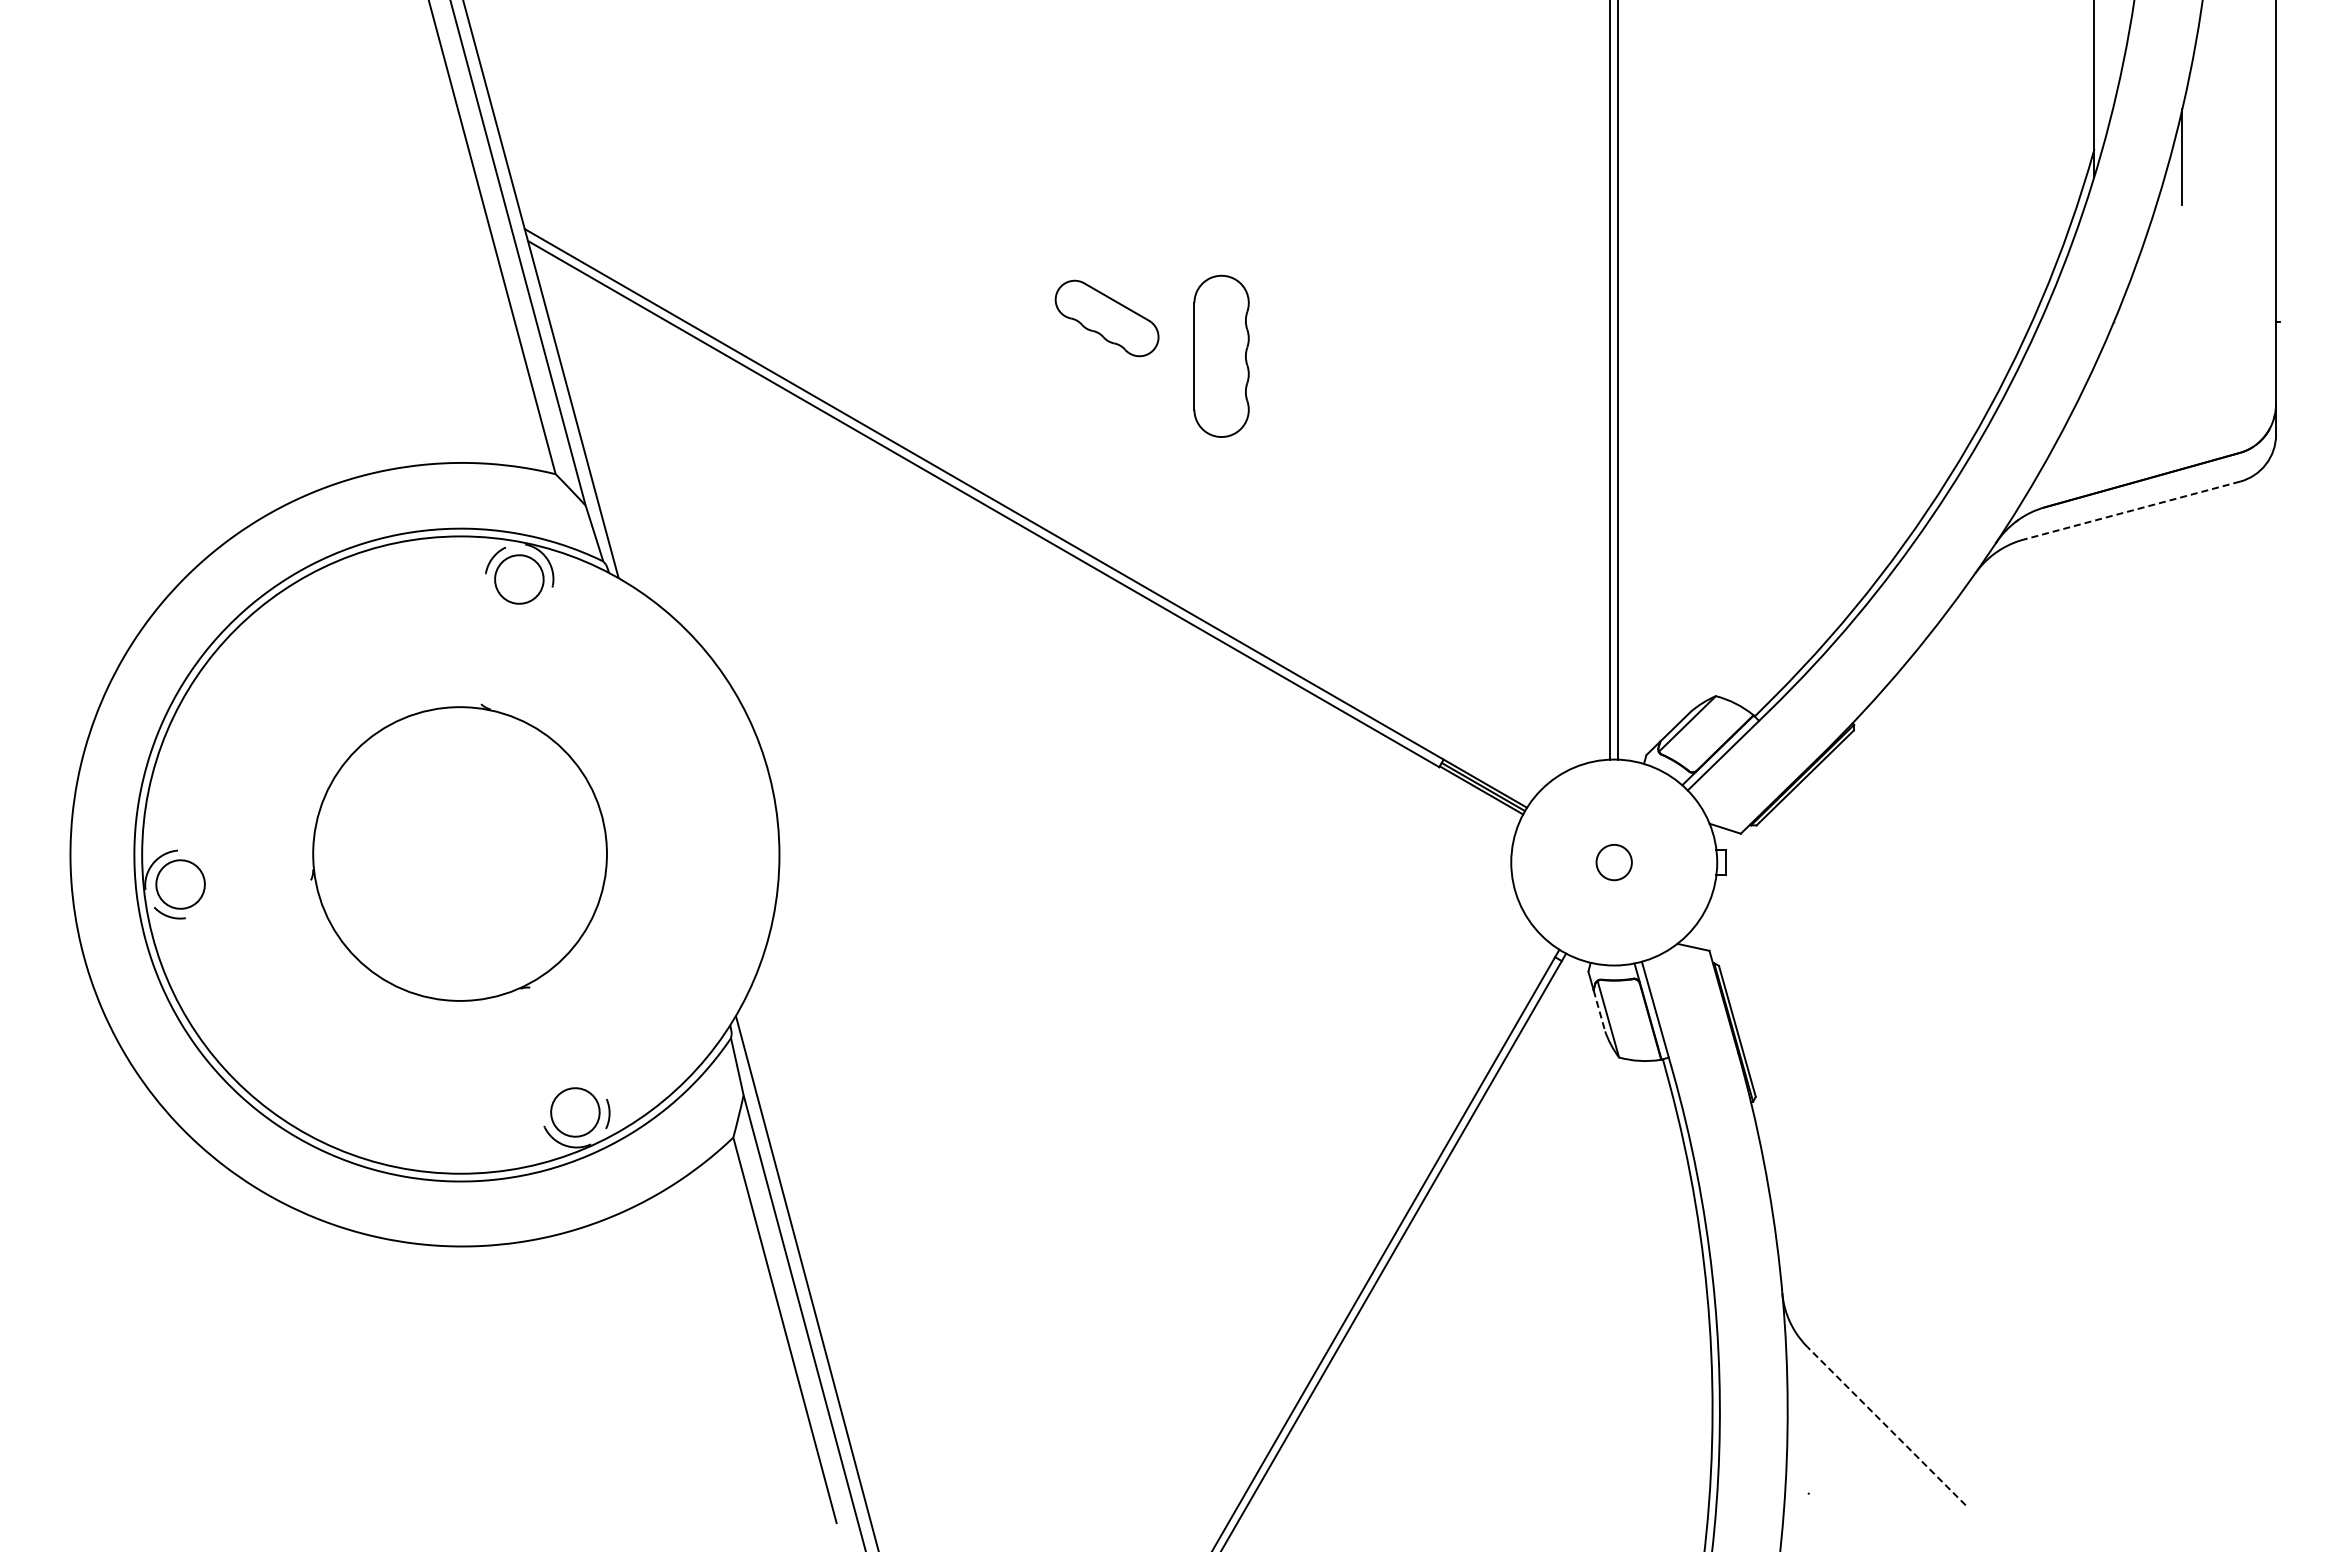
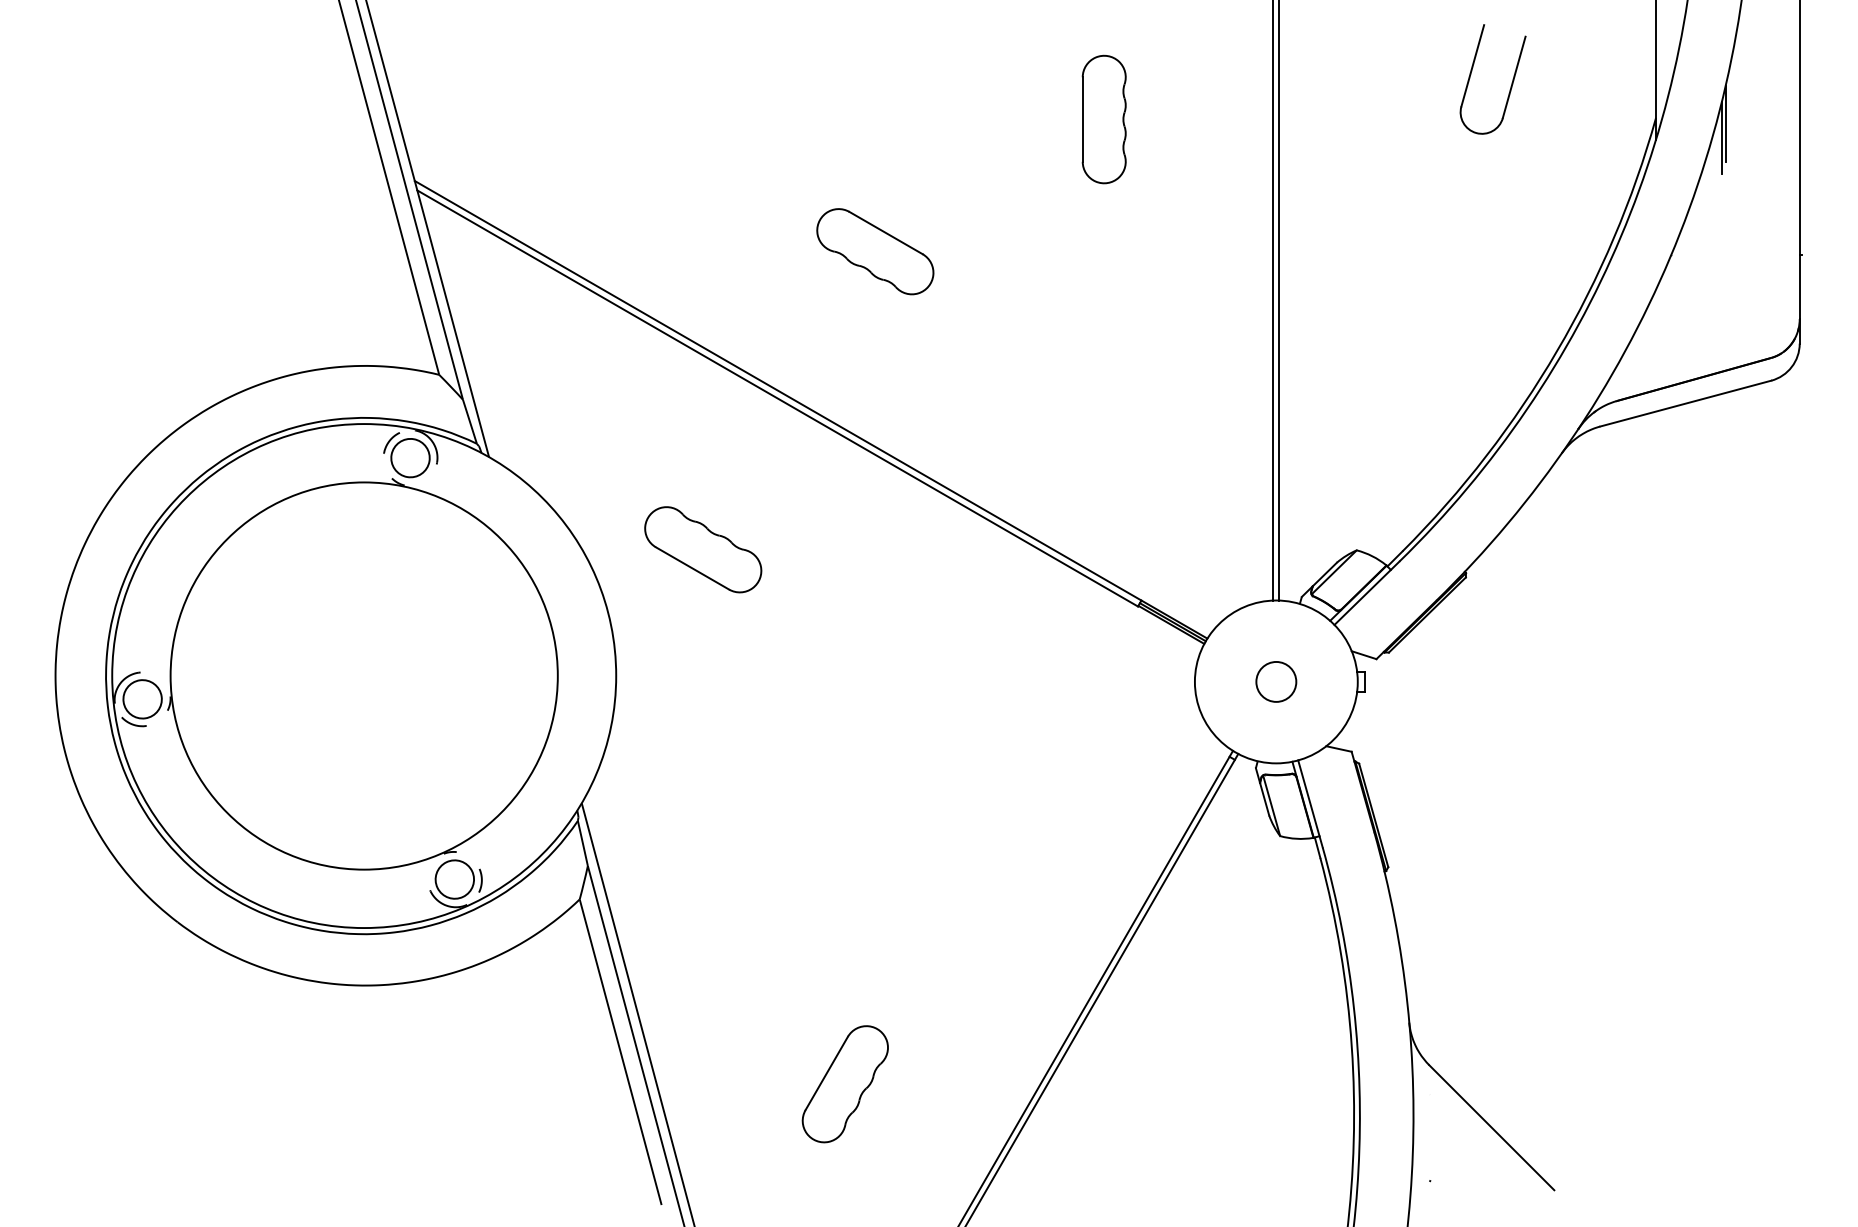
part: (1911, 106) -> (1511, 84), added
line: (2177, 174) -> (1721, 137), added
part: (1106, 318) -> (874, 251), size x1.43
part: (1221, 355) -> (1104, 118), moved
line: (2132, 510) -> (1686, 403), dashed -> solid
part: (889, 695) -> (703, 549), added
part: (458, 852) -> (362, 673), size x1.67
circle: (1613, 862) -> (1275, 681), size x1.43
line: (1599, 1011) -> (1264, 799), dashed -> solid
part: (1068, 1371) -> (844, 1084), added
line: (1886, 1426) -> (1491, 1127), dashed -> solid

